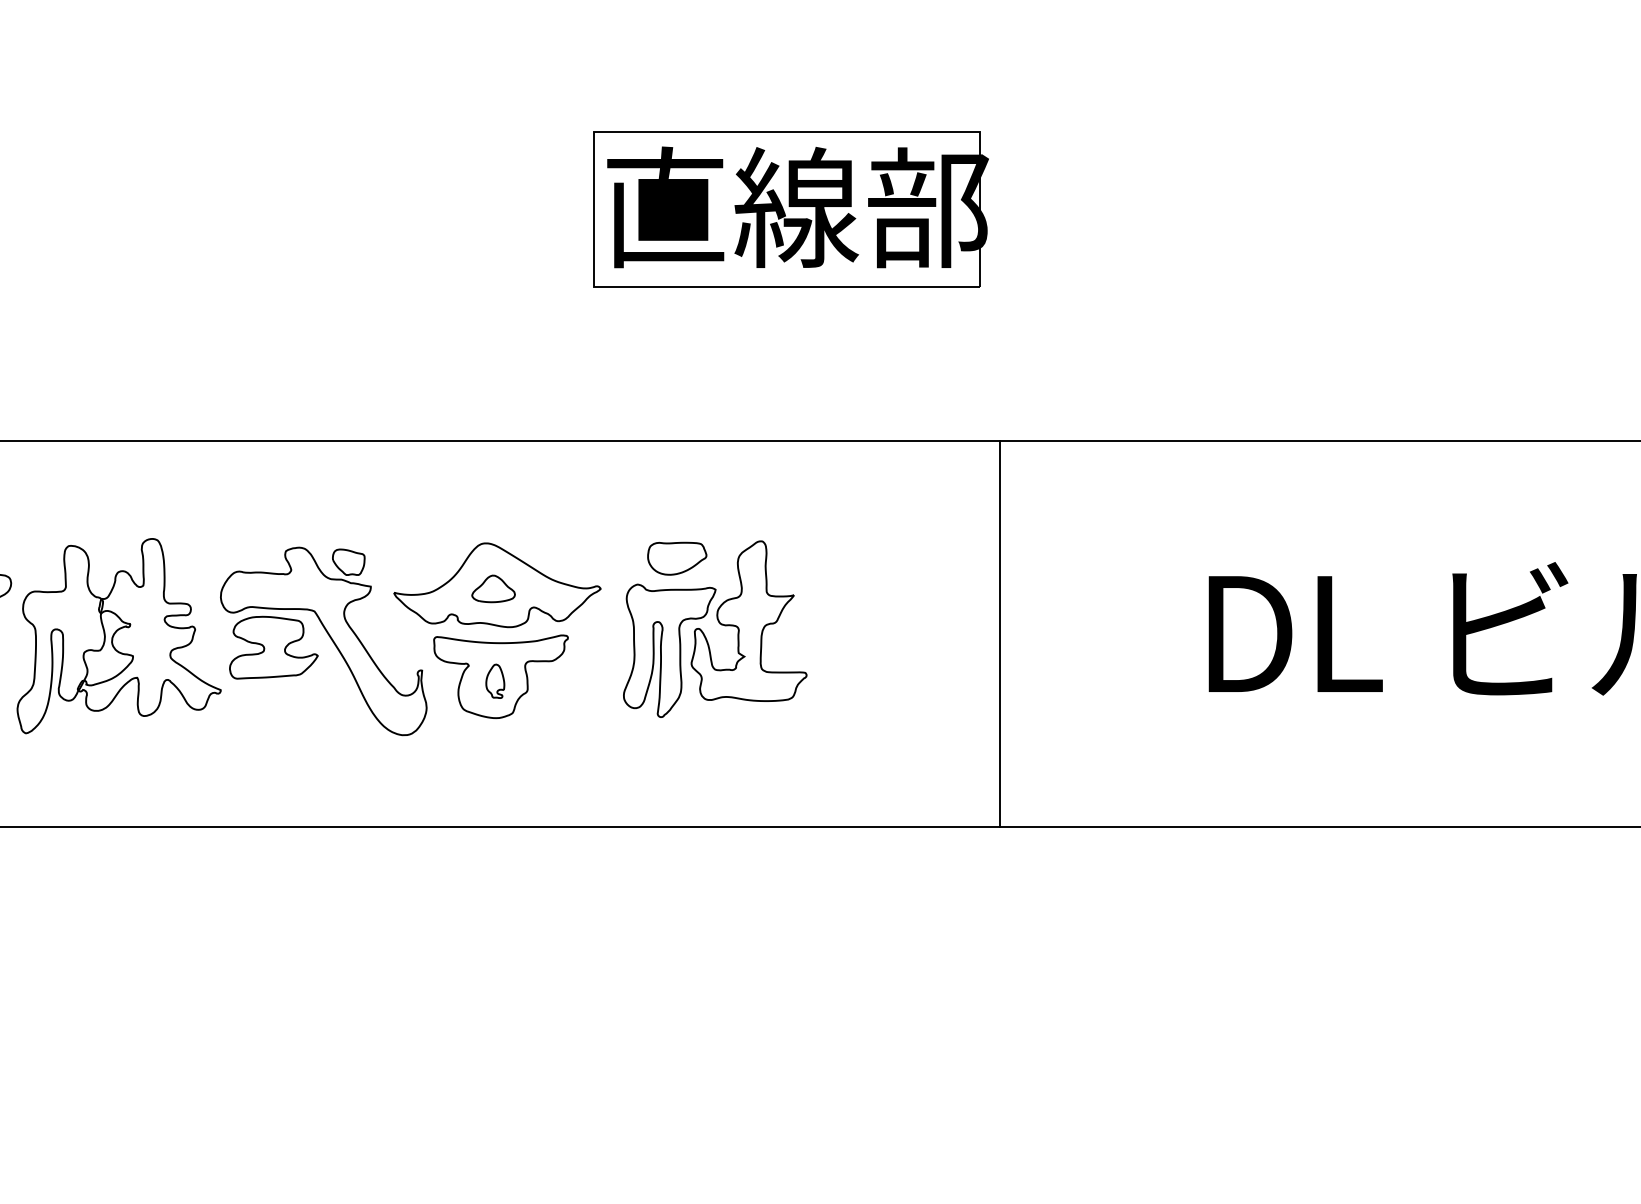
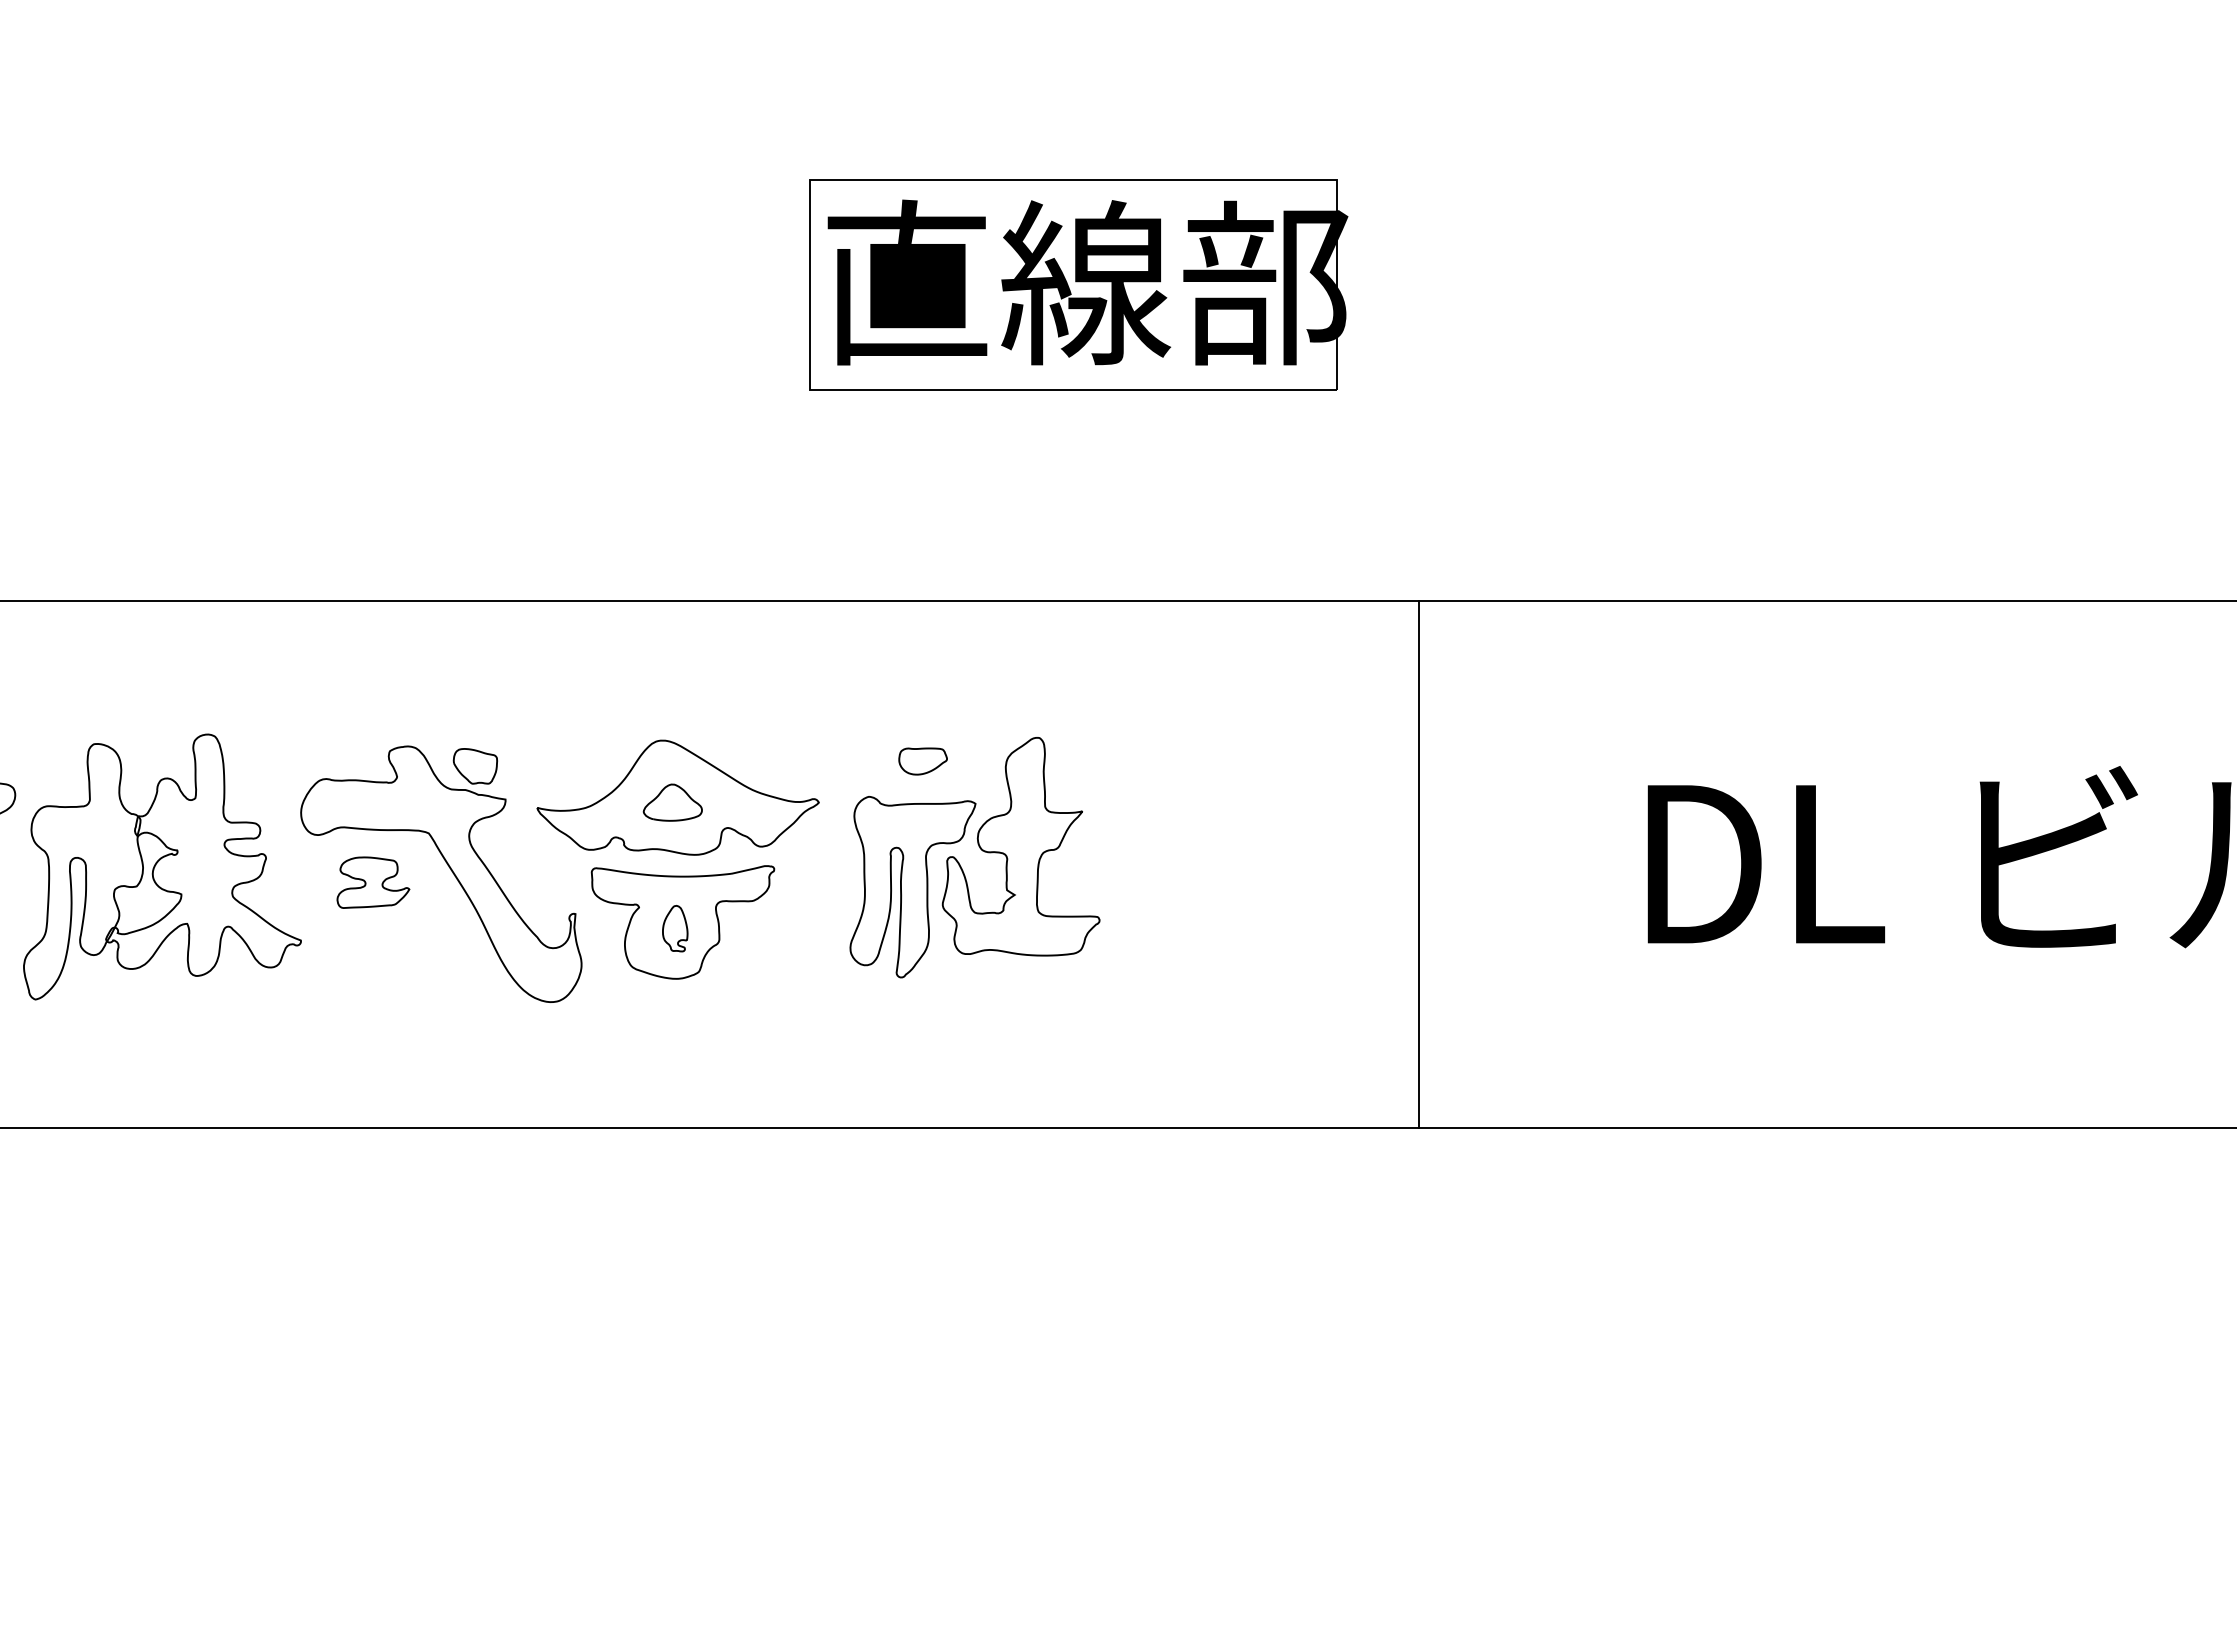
part: (676, 558) -> (922, 761), size x0.6
line: (999, 634) -> (1418, 864), moved
part: (273, 647) -> (373, 882), size x0.6

